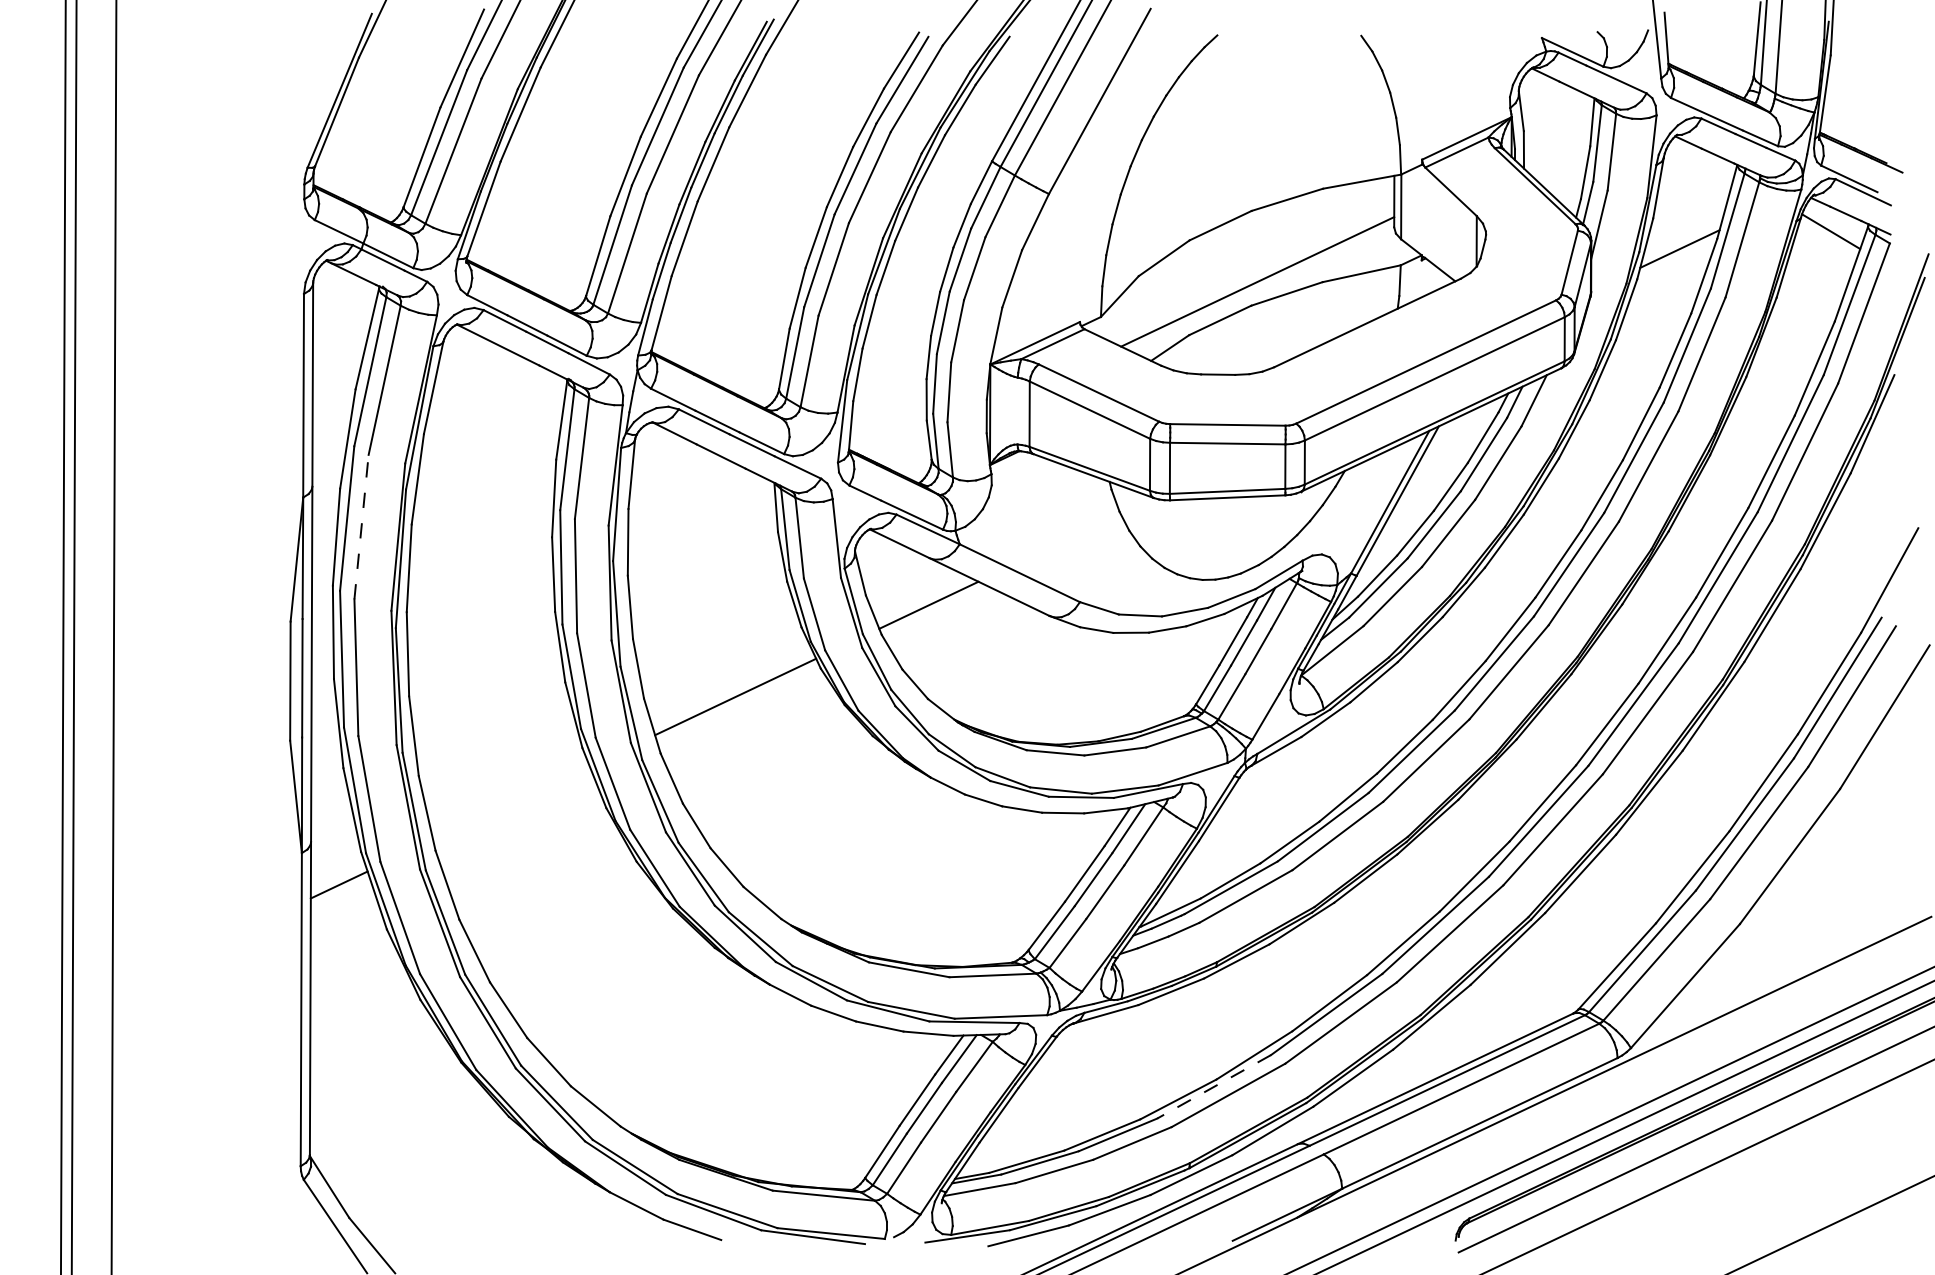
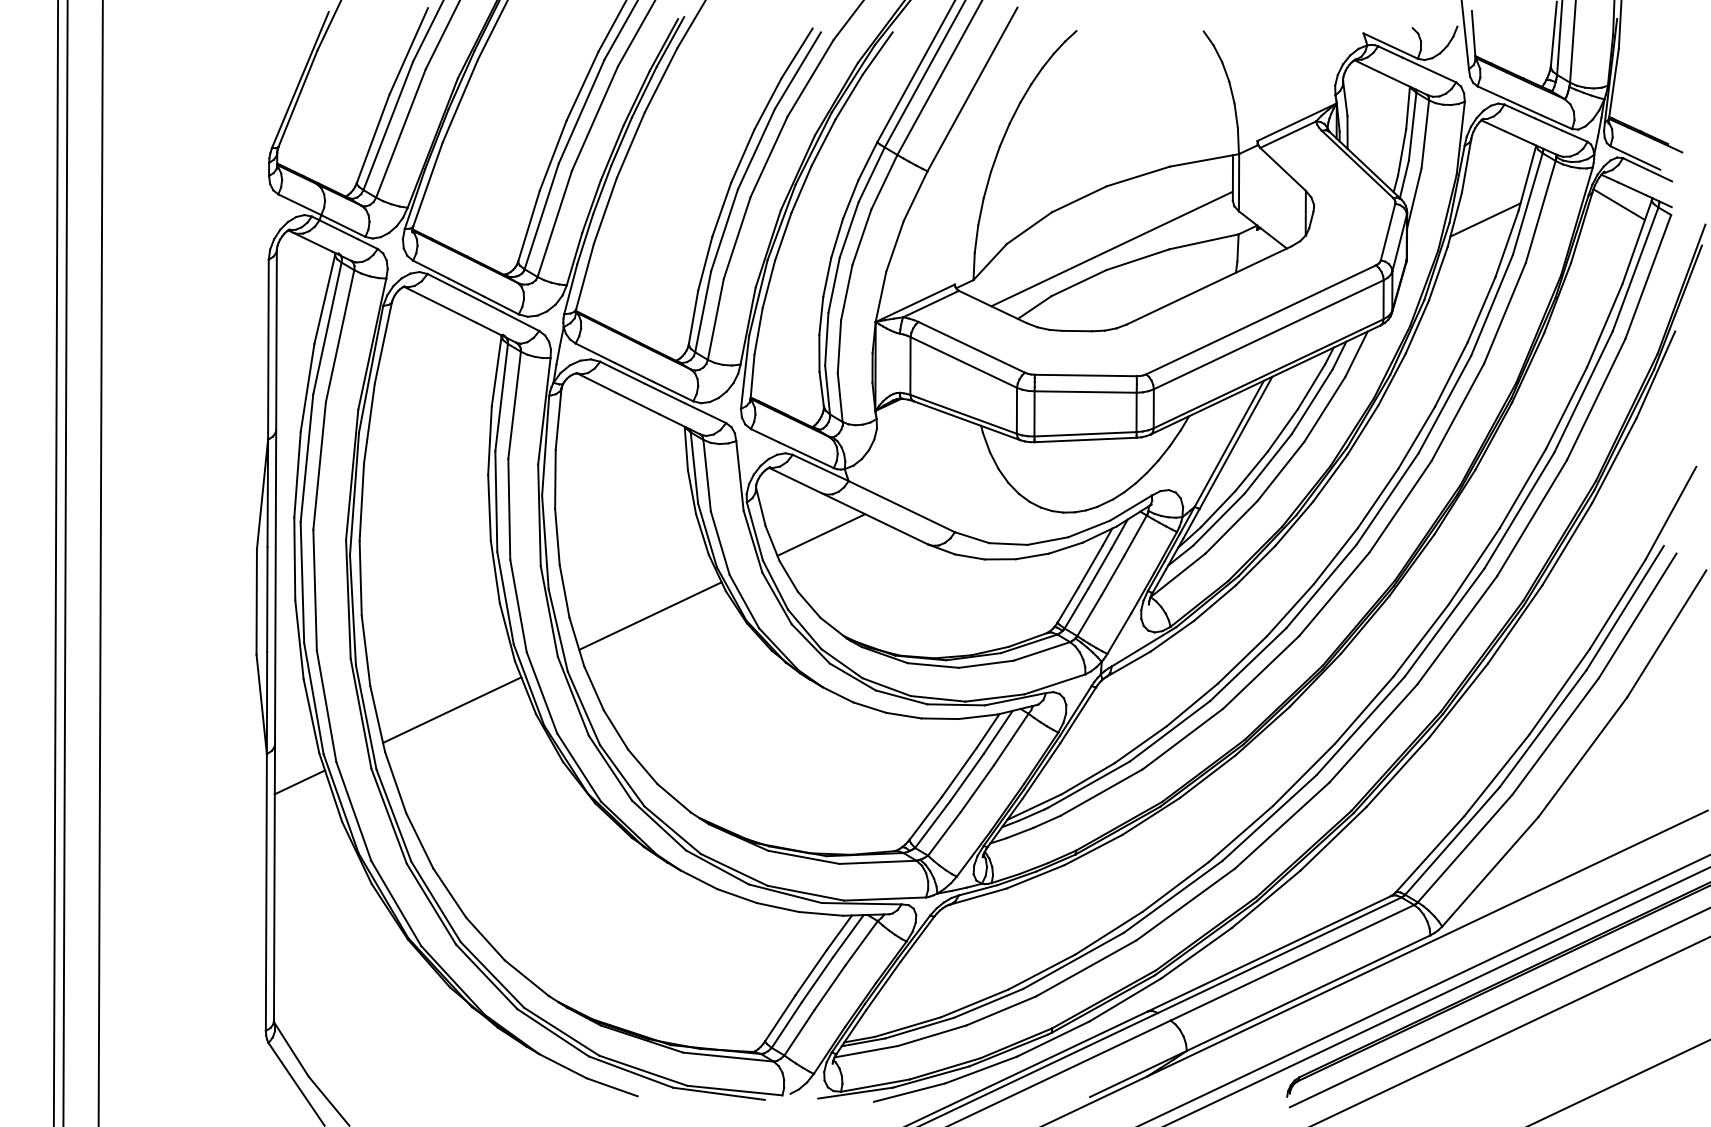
line: (361, 527) -> (319, 466), dashed -> solid
line: (511, 803) -> (452, 710), added
line: (1213, 1087) -> (1073, 961), dashed -> solid

